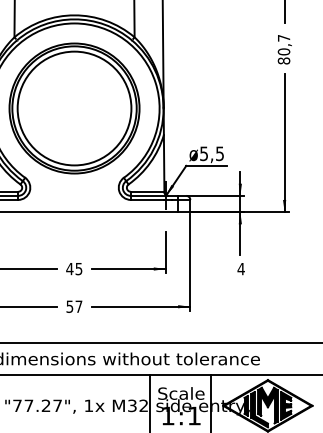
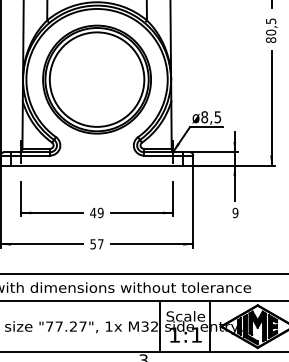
text: (284, 38) -> (271, 21), 80,7 -> 80,5
text: (203, 154) -> (204, 117), ø5,5 -> ø8,5
text: (78, 268) -> (100, 212), 45 -> 49
text: (241, 268) -> (235, 212), 4 -> 9

